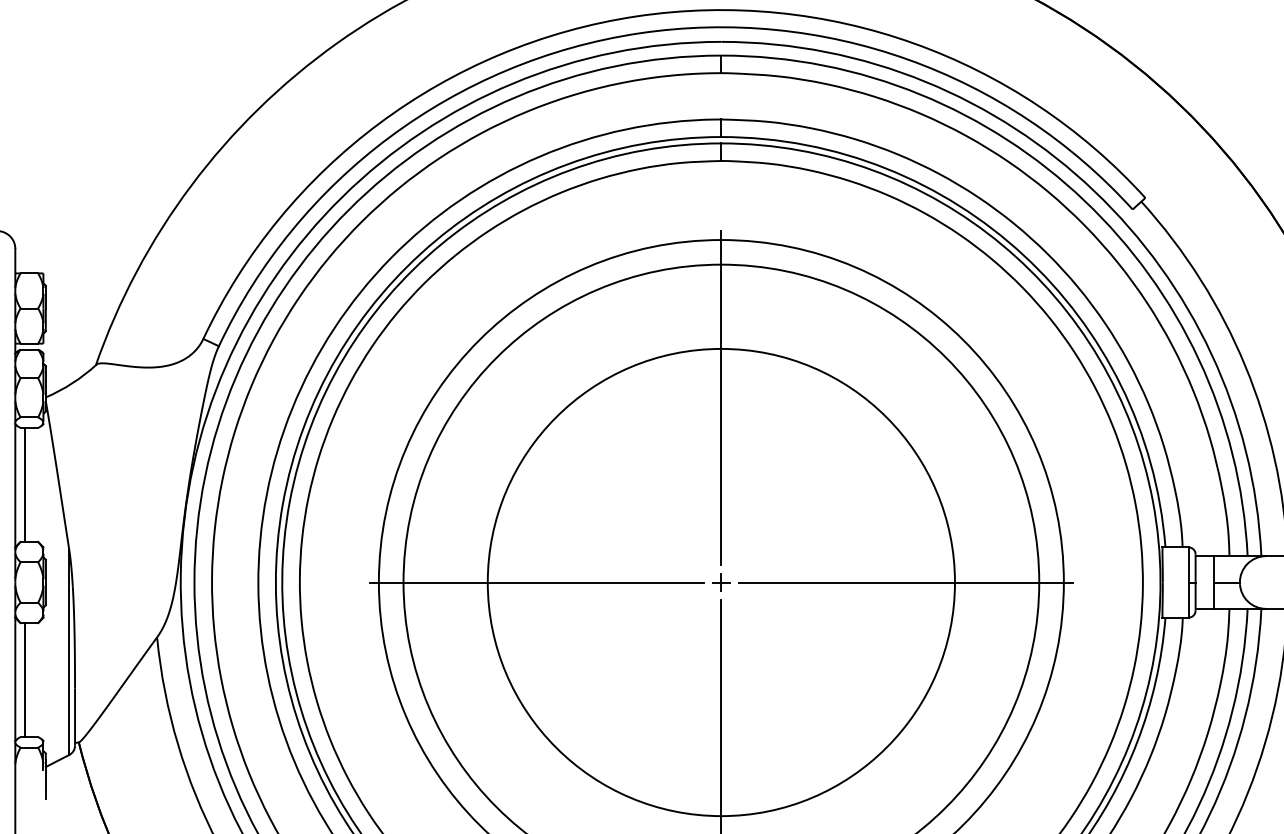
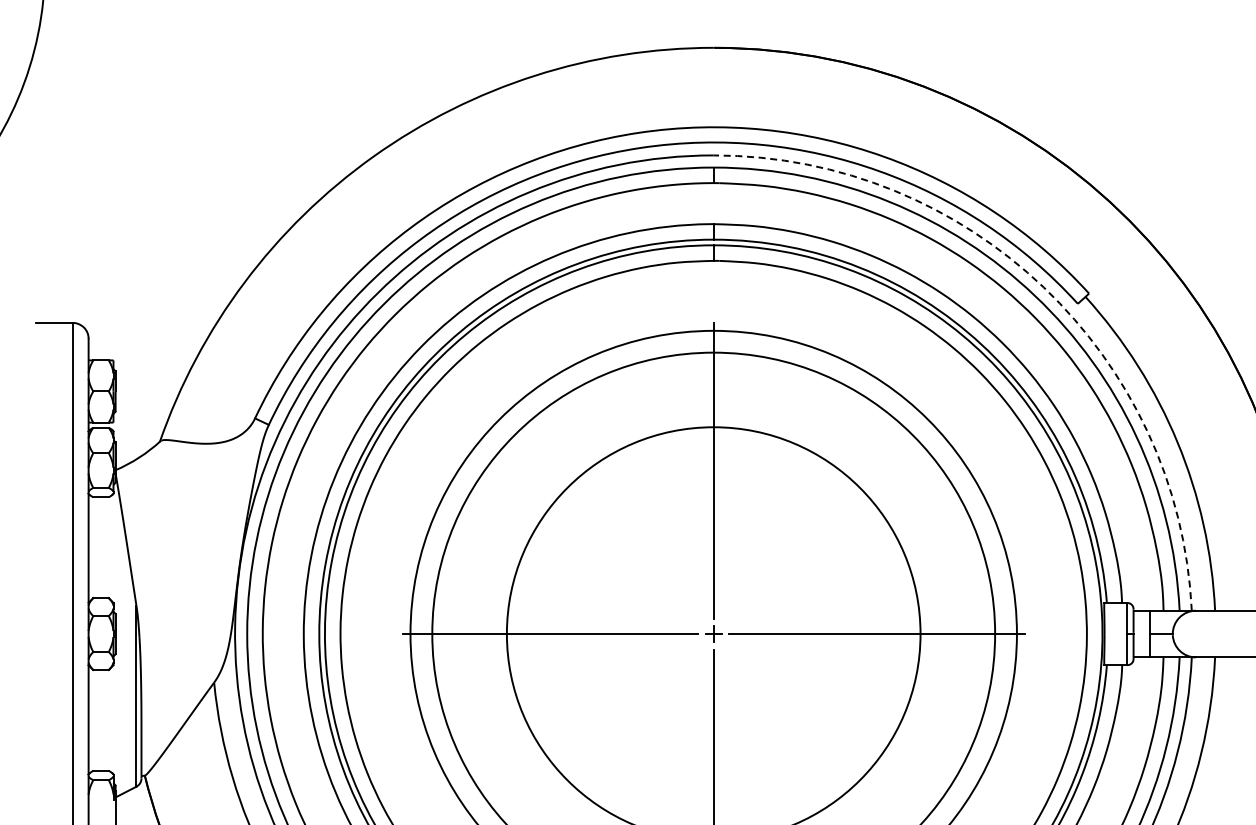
arc: (1093, 191) -> (1043, 287), solid -> dashed
line: (25, 484) -> (97, 547), removed
line: (25, 679) -> (97, 719), removed

